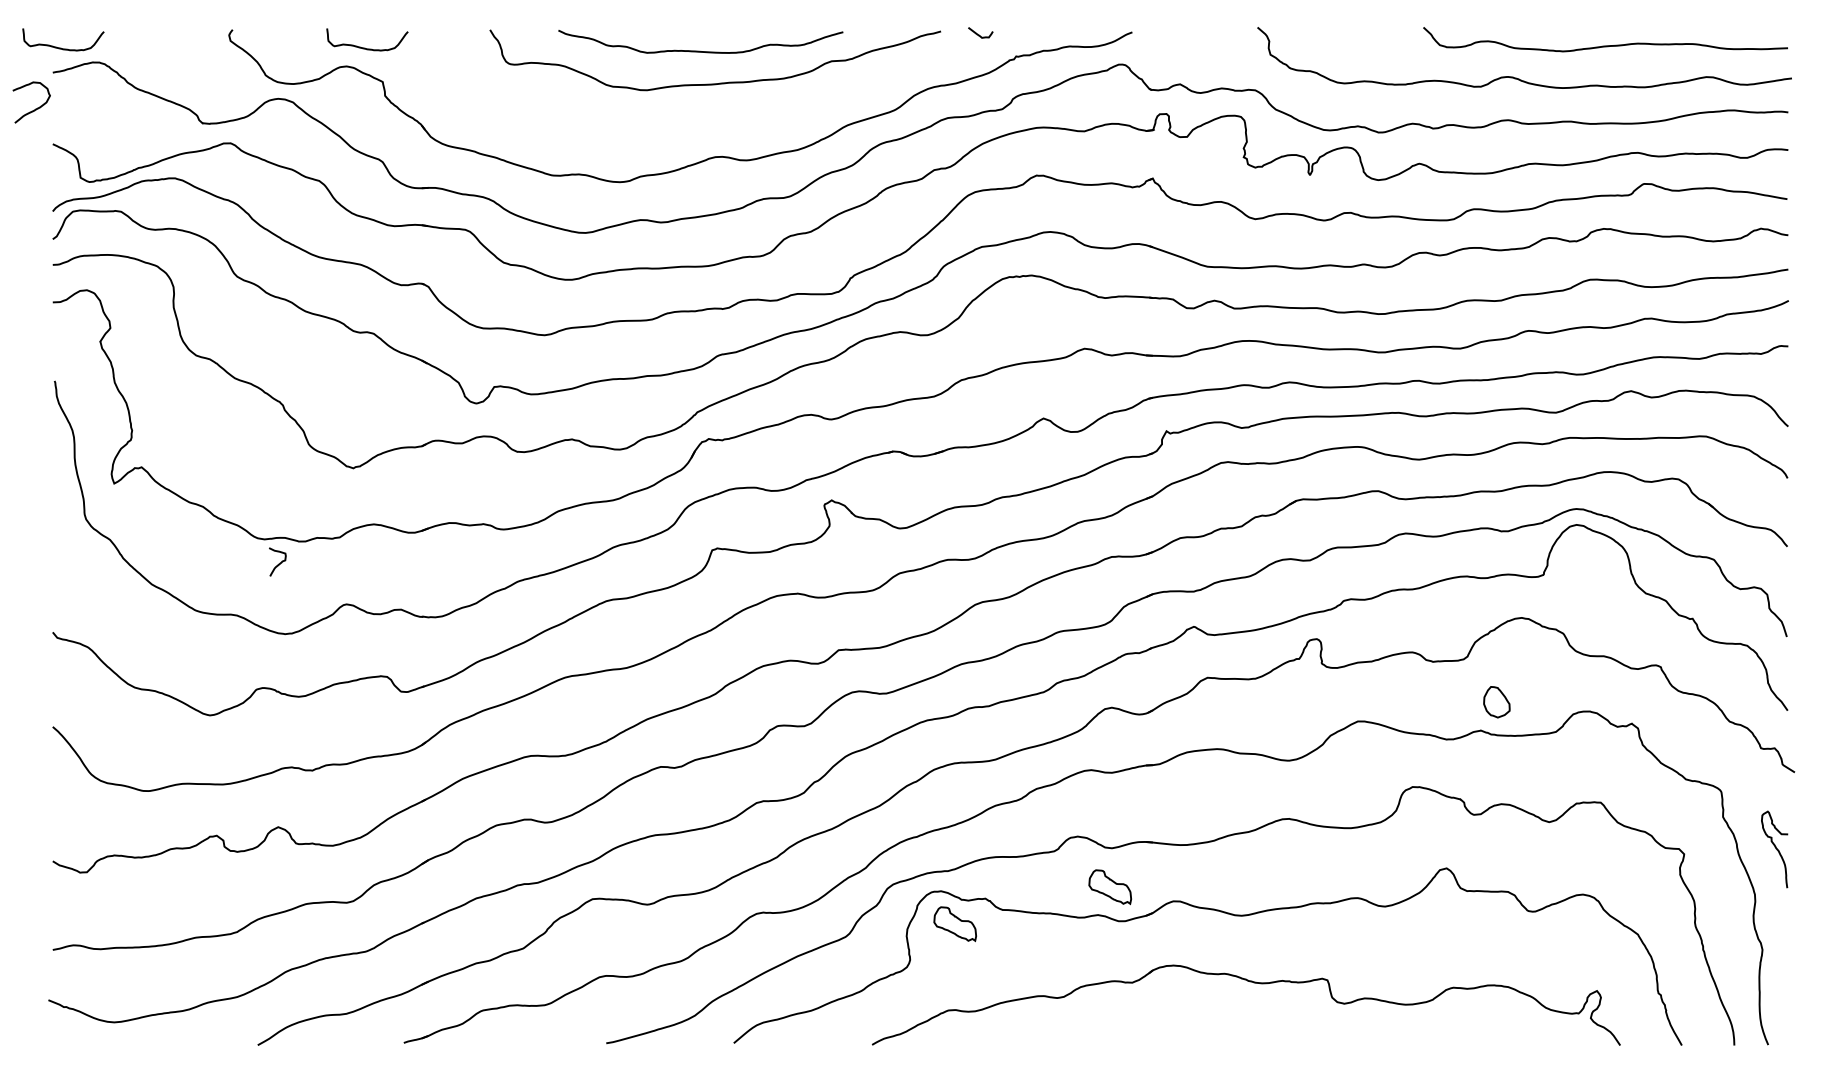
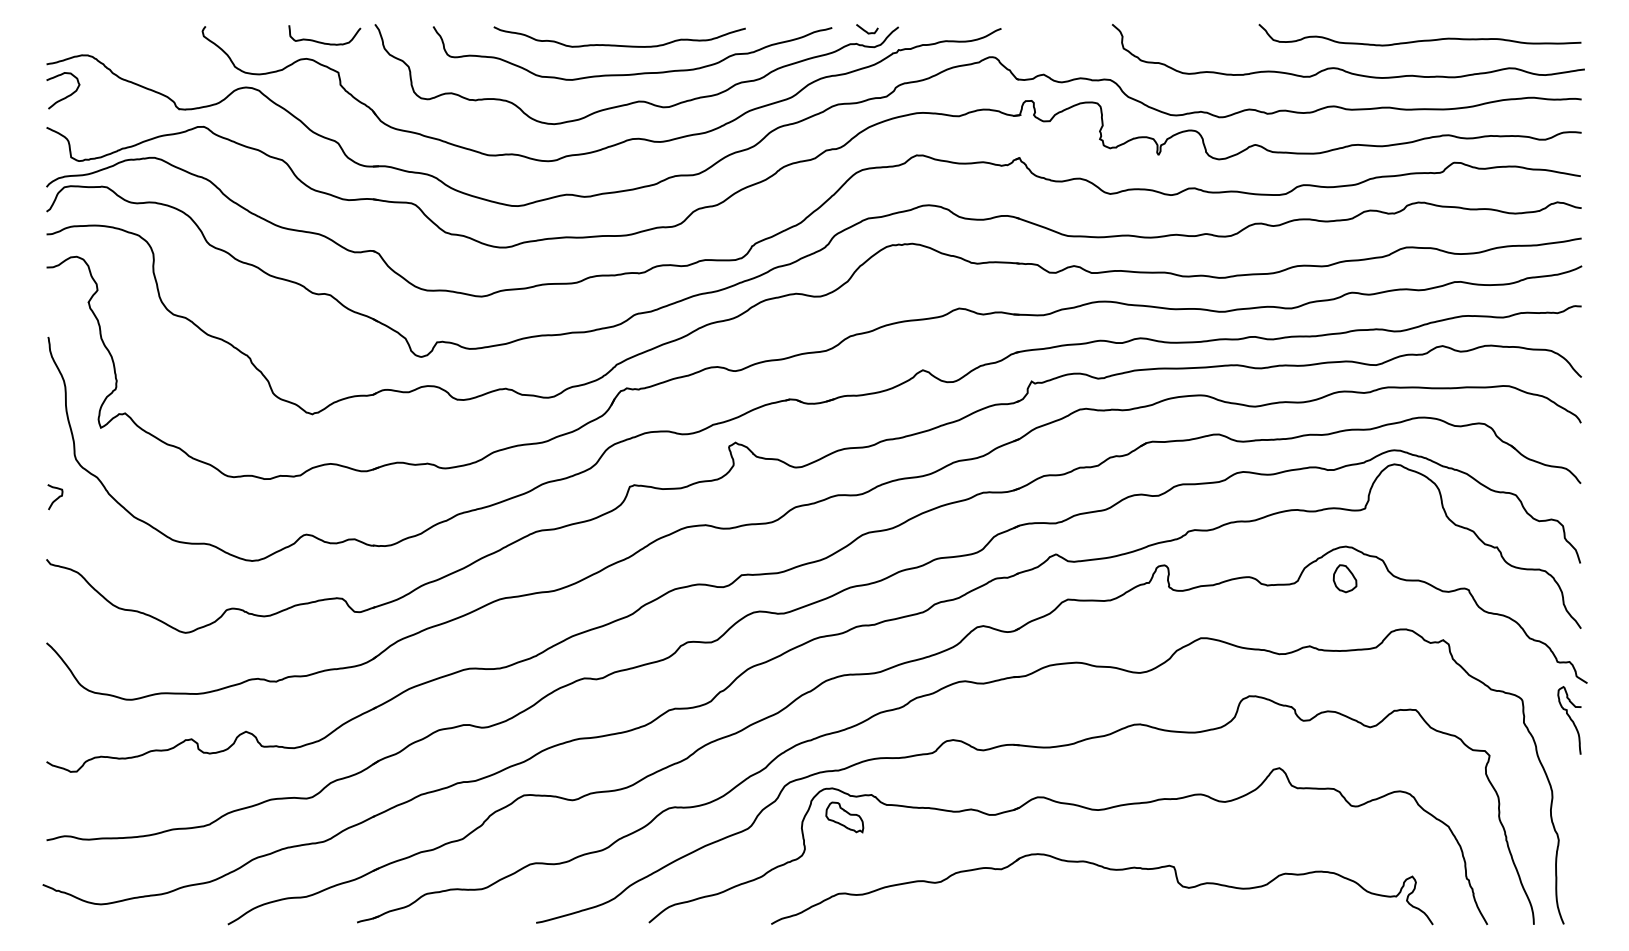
curve: (61, 47) -> (54, 42), removed
curve: (35, 108) -> (66, 96), moved
curve: (722, 113) -> (638, 100), added
curve: (278, 563) -> (56, 498), moved
part: (1496, 702) -> (1344, 578), moved
curve: (1775, 848) -> (1570, 719), moved
part: (1109, 887) -> (981, 785), removed

